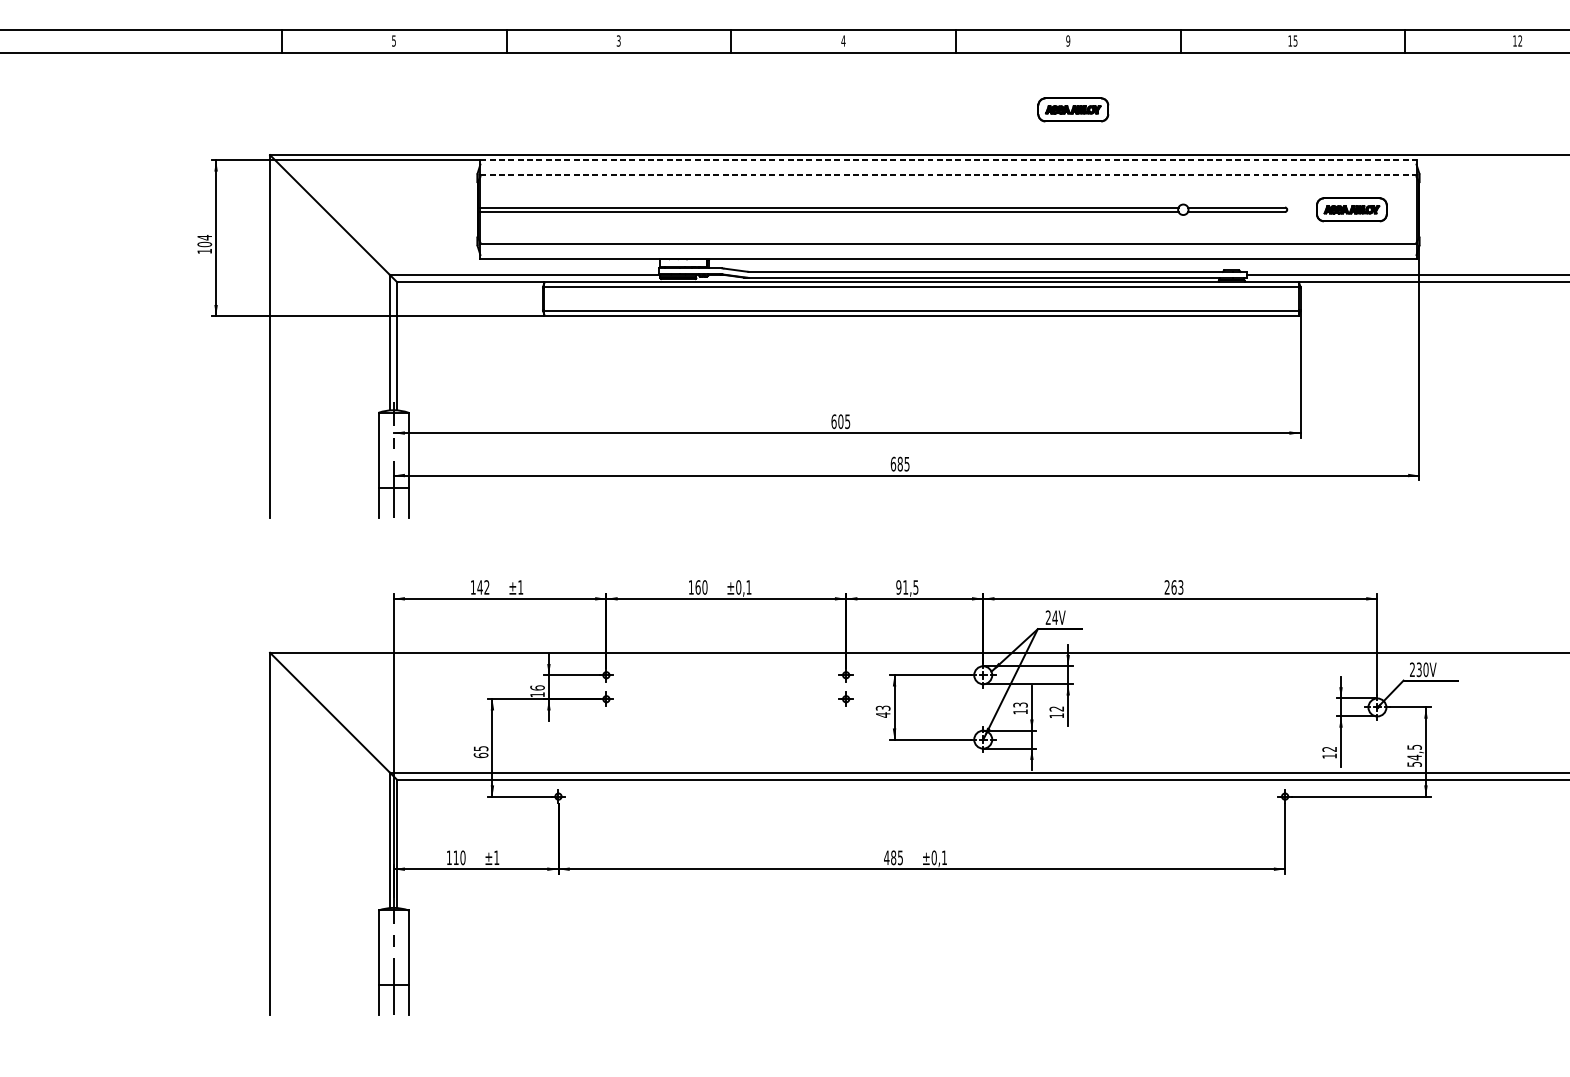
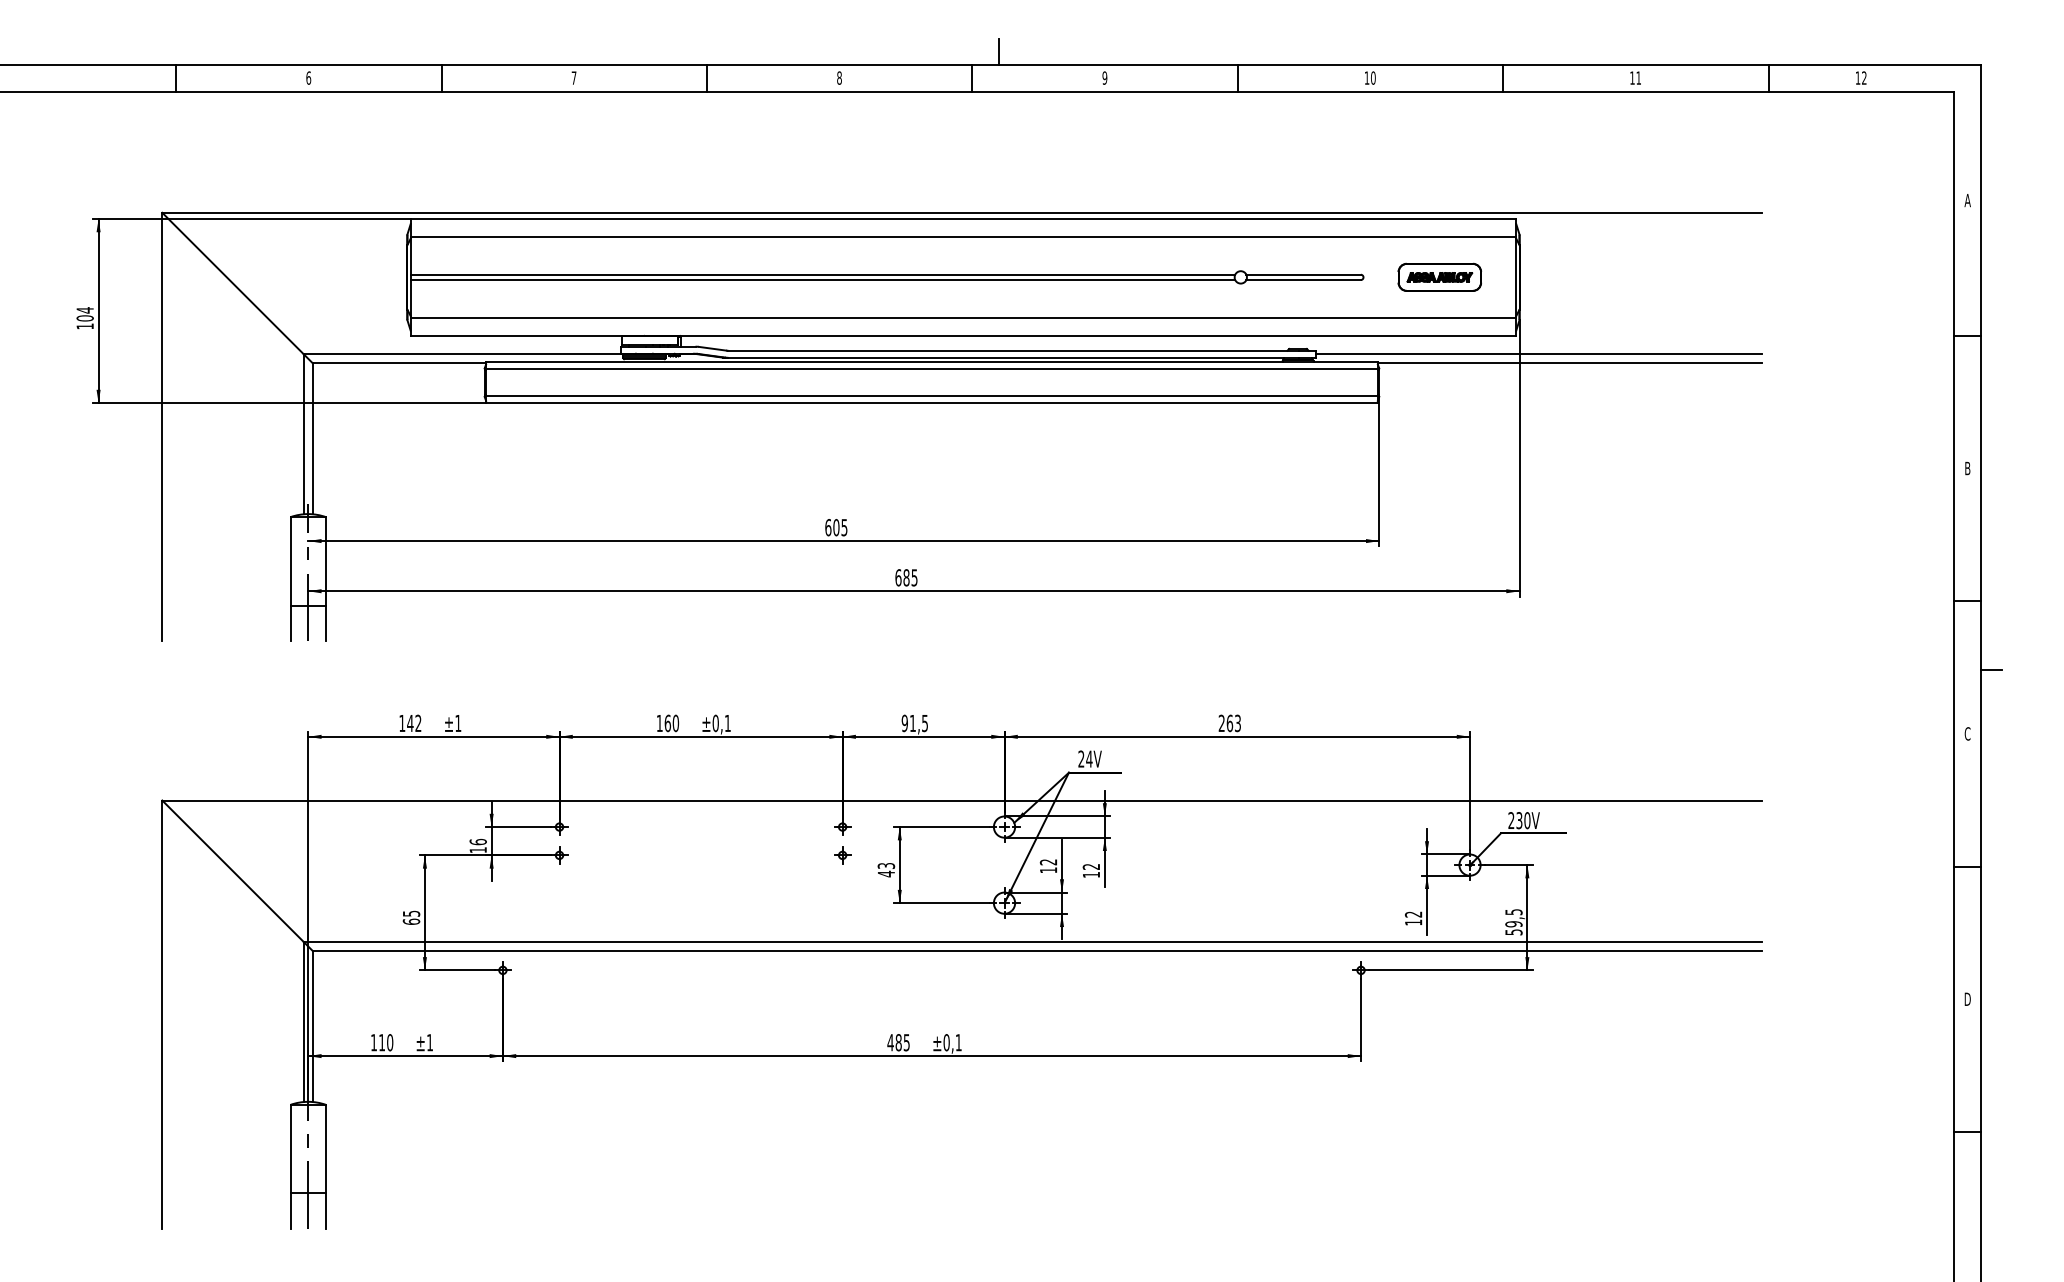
line: (978, 18) -> (998, 51), added
text: (393, 40) -> (308, 77), 5 -> 6
text: (618, 40) -> (573, 77), 3 -> 7
text: (843, 40) -> (839, 77), 4 -> 8
text: (1295, 40) -> (1373, 77), 15 -> 10
text: (1520, 40) -> (1638, 77), 12 -> 11
part: (1072, 109) -> (1110, 158), removed
line: (948, 160) -> (963, 219), dashed -> solid
line: (948, 175) -> (963, 236), dashed -> solid
text: (1020, 705) -> (1048, 862), 13 -> 12
text: (1414, 757) -> (1513, 924), 54,5 -> 59,5

